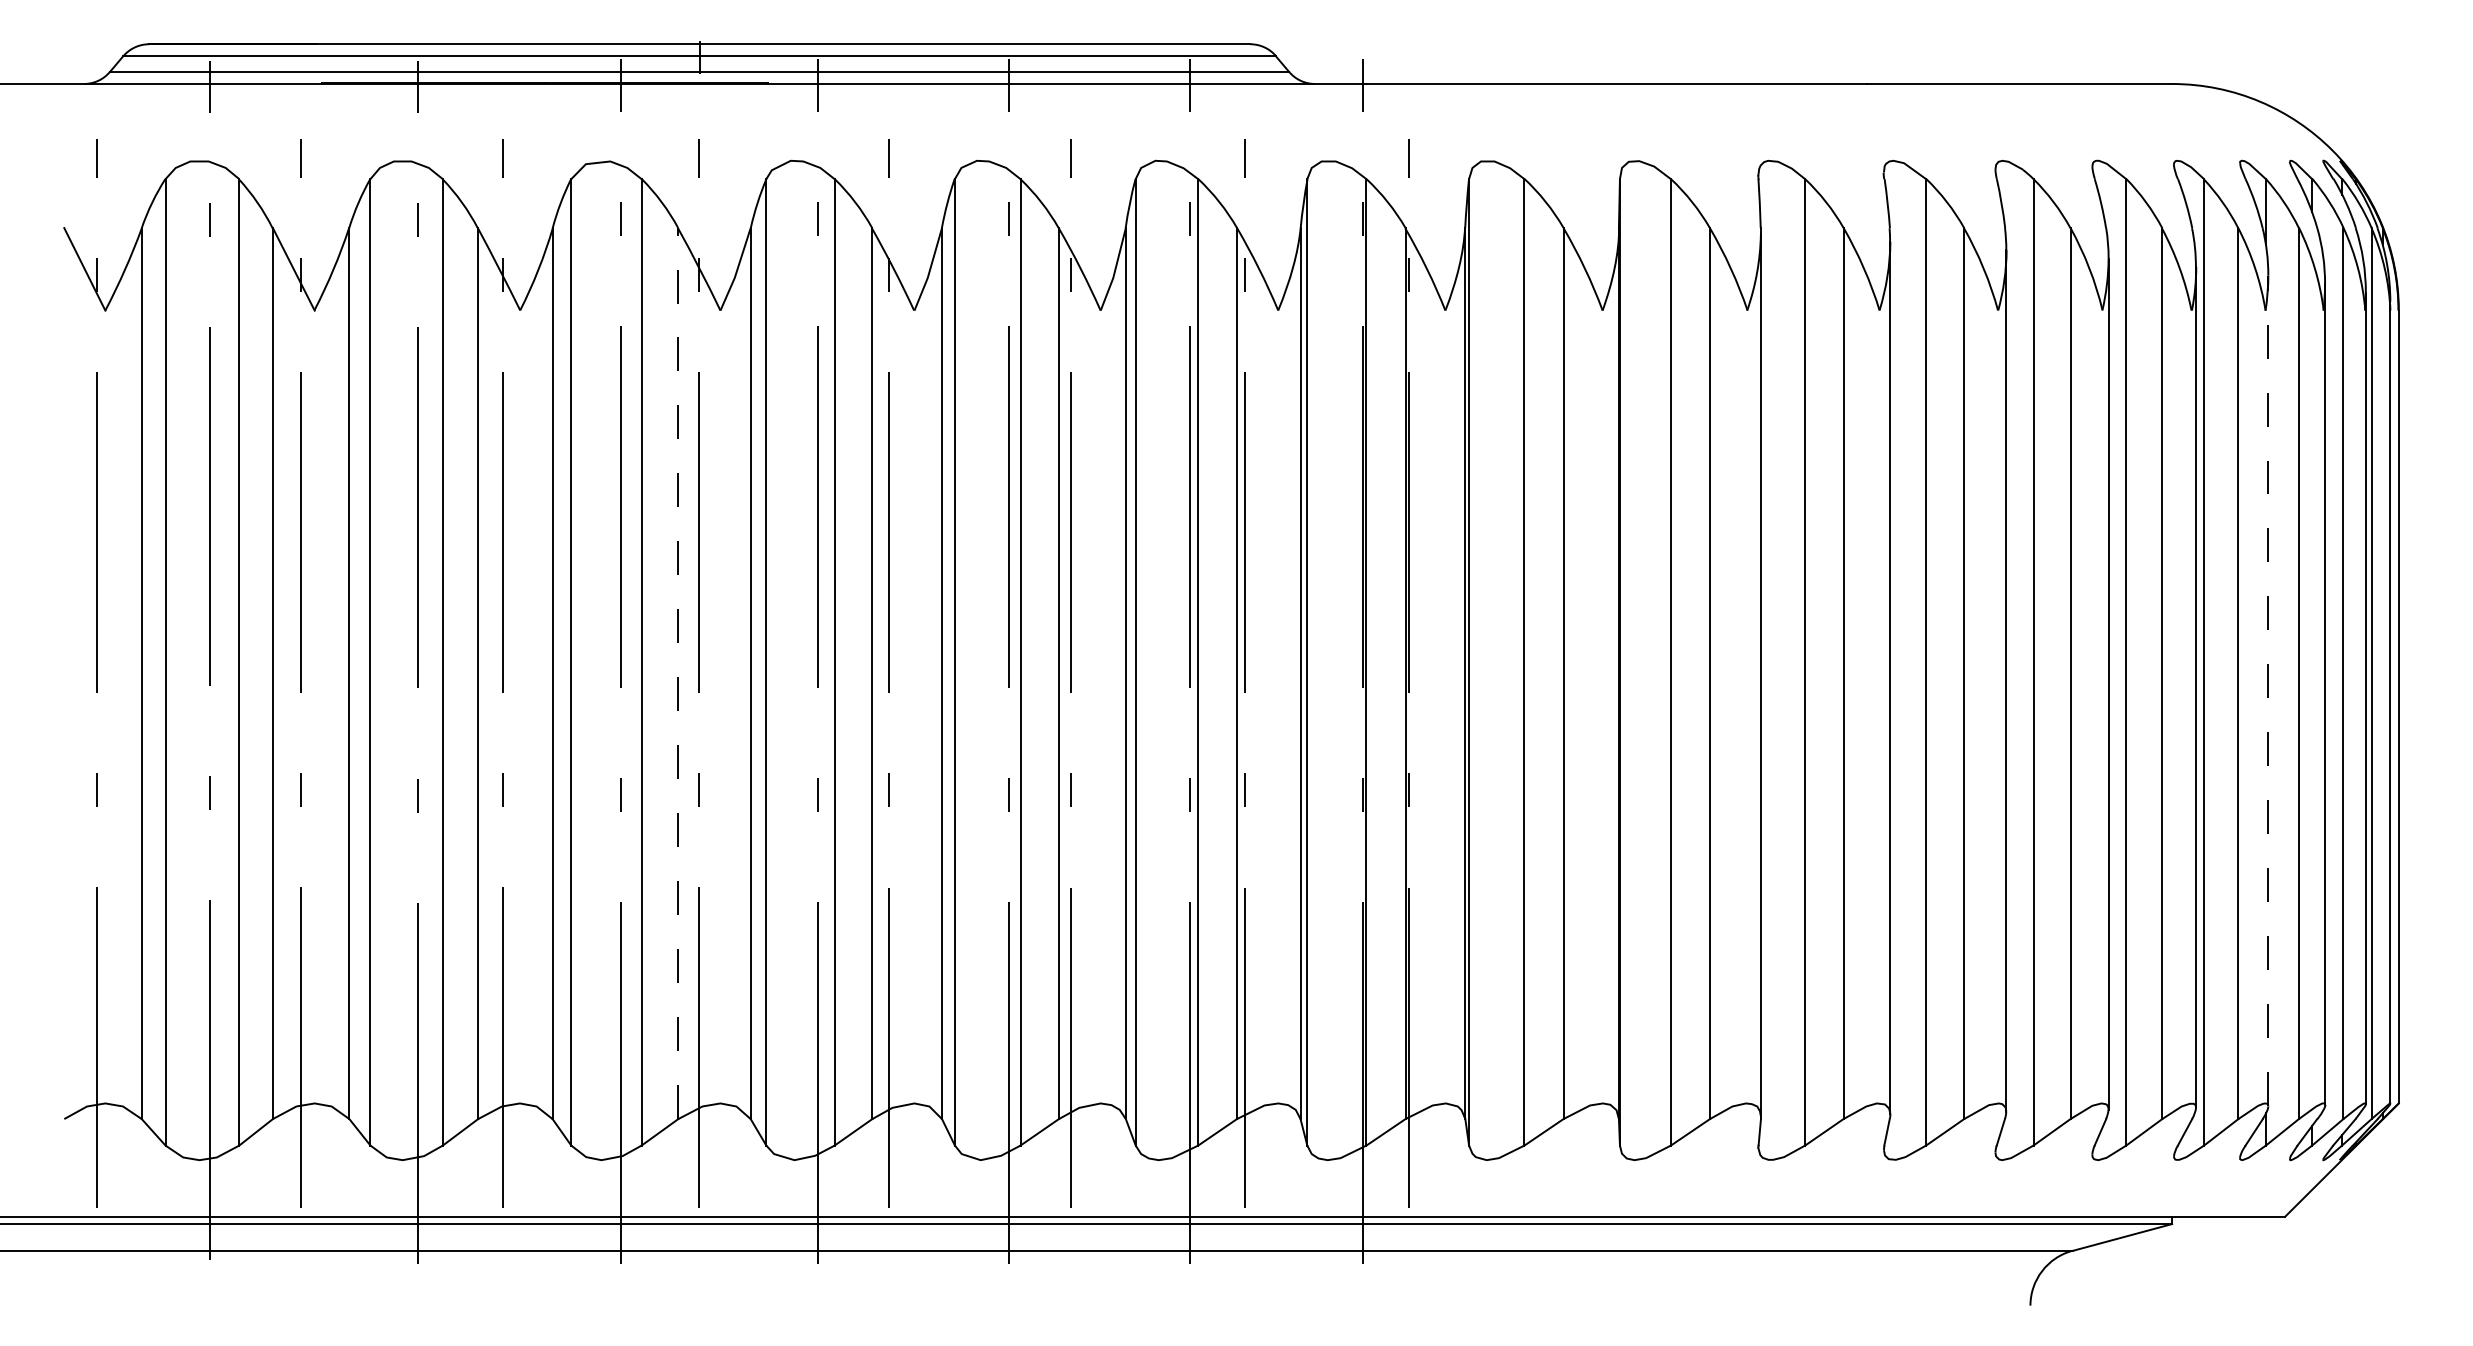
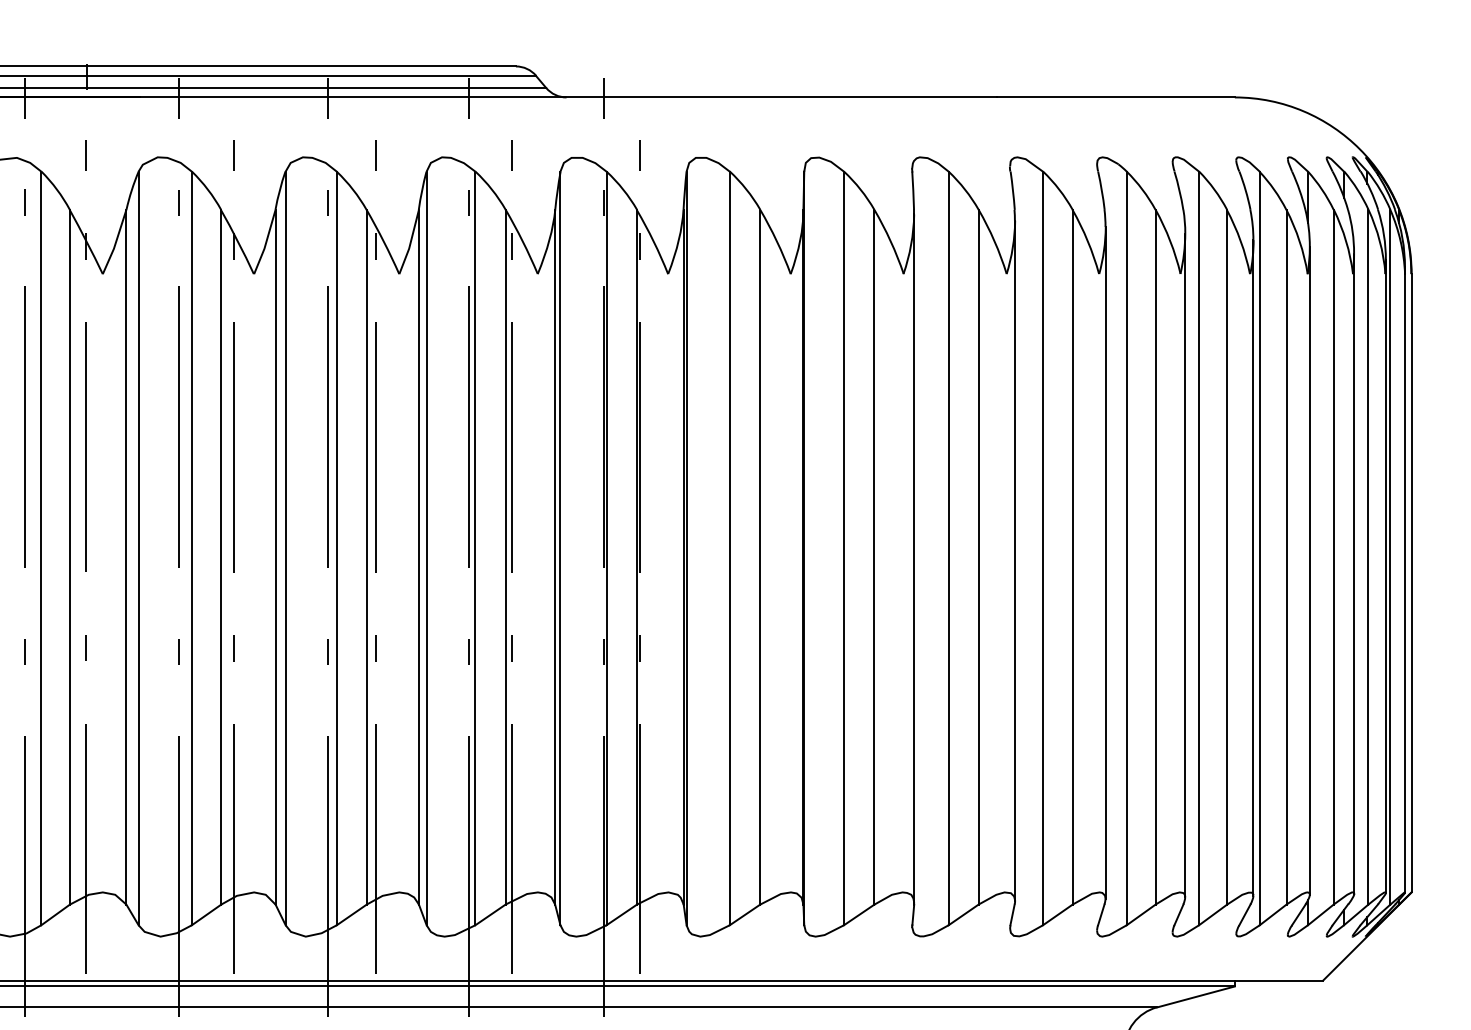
line: (678, 673) -> (70, 557), dashed -> solid
line: (2268, 690) -> (1309, 570), dashed -> solid

